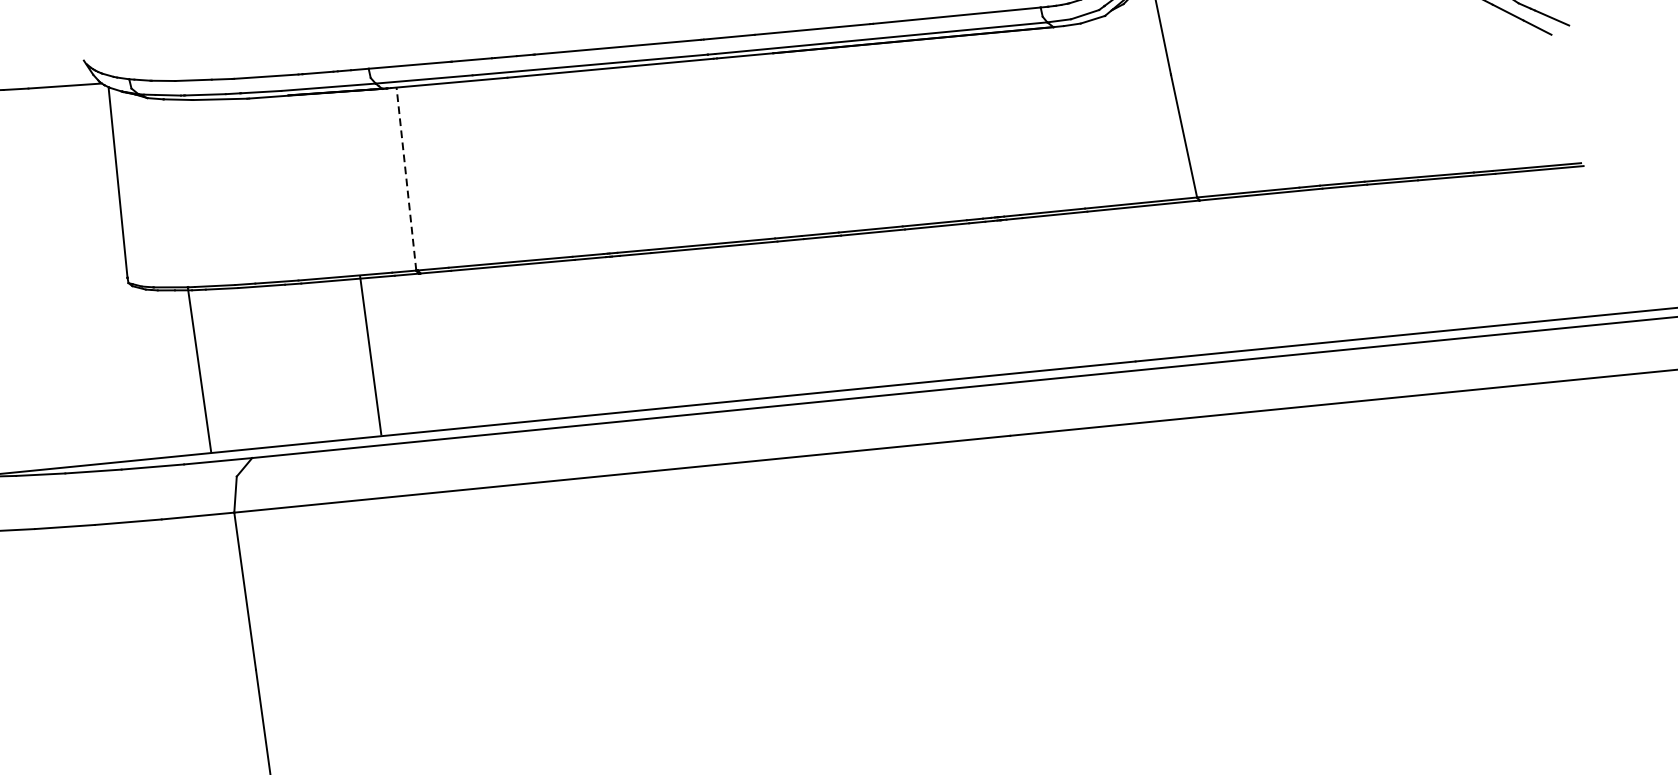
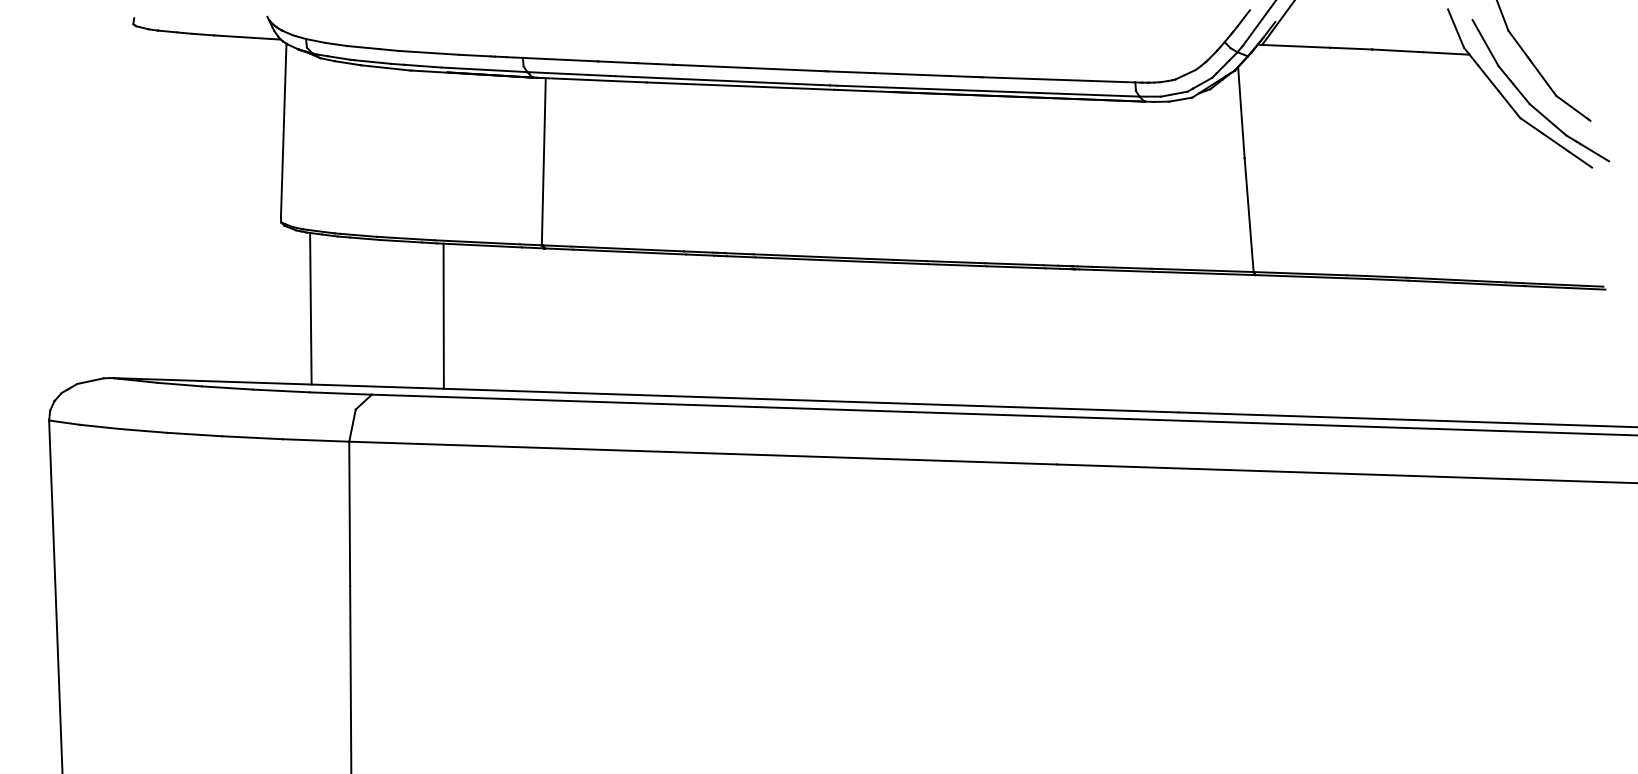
line: (406, 178) -> (543, 161), dashed -> solid
line: (370, 354) -> (443, 315), moved
line: (199, 369) -> (310, 308), moved

